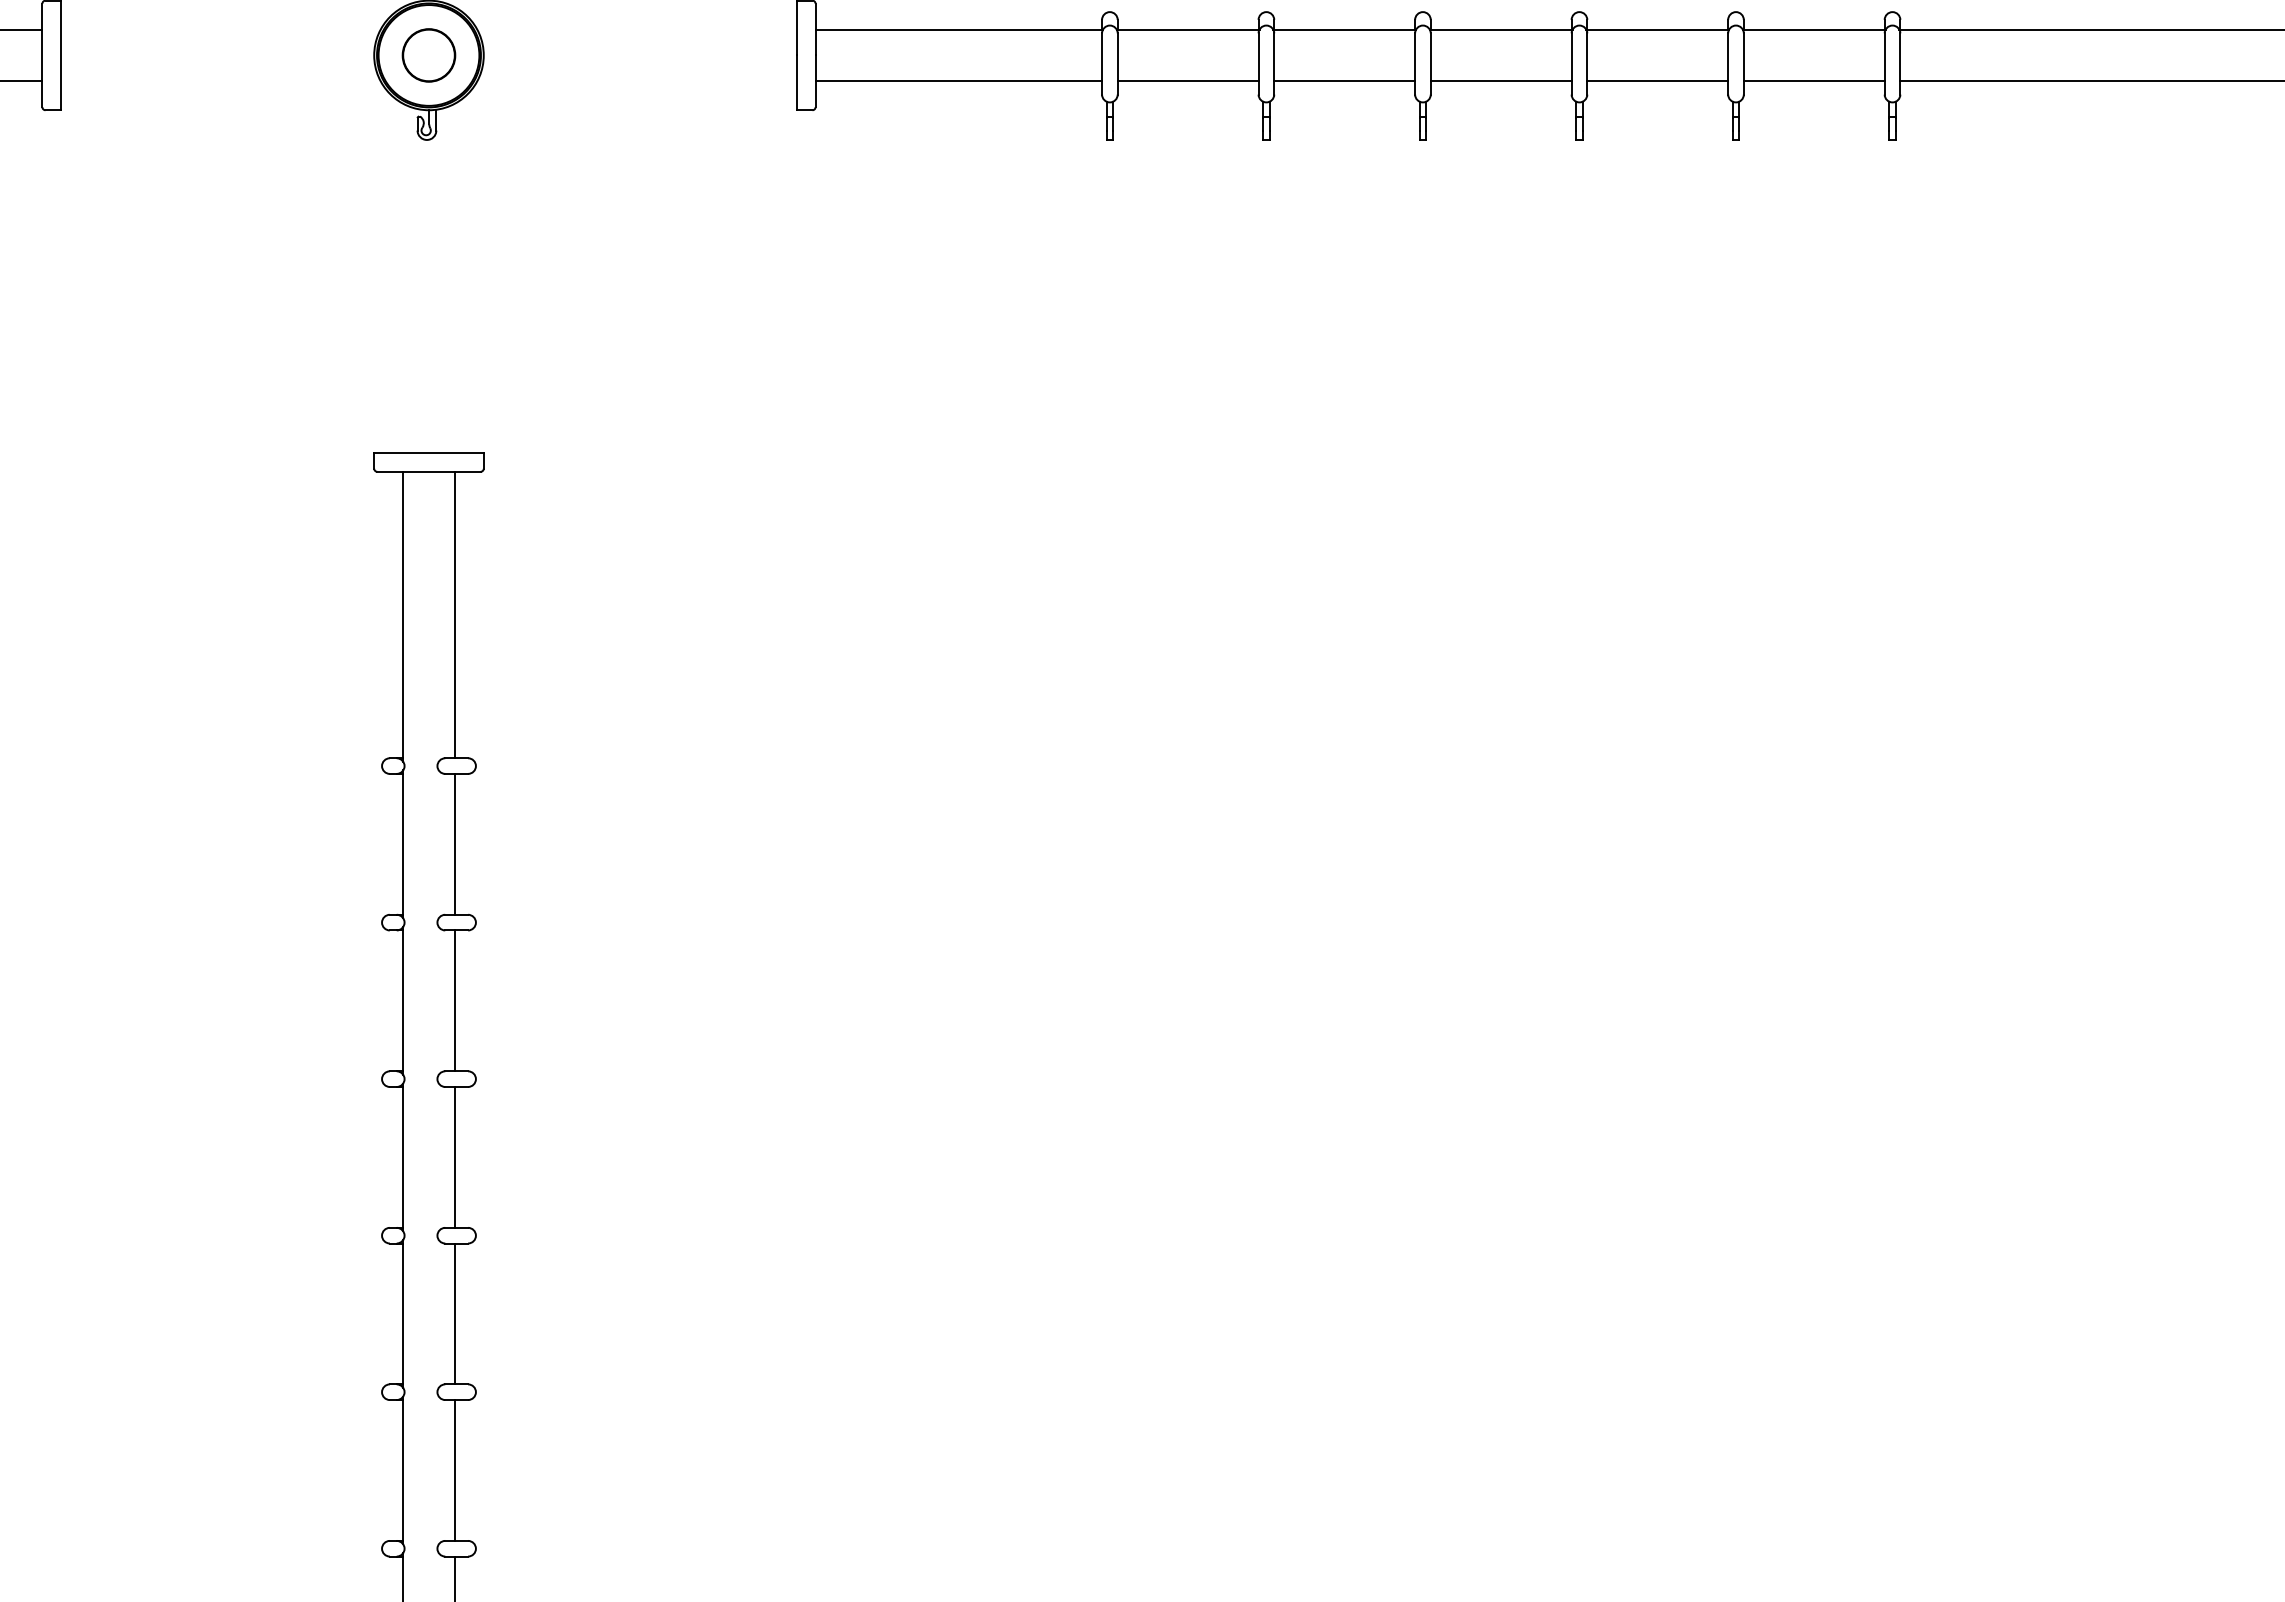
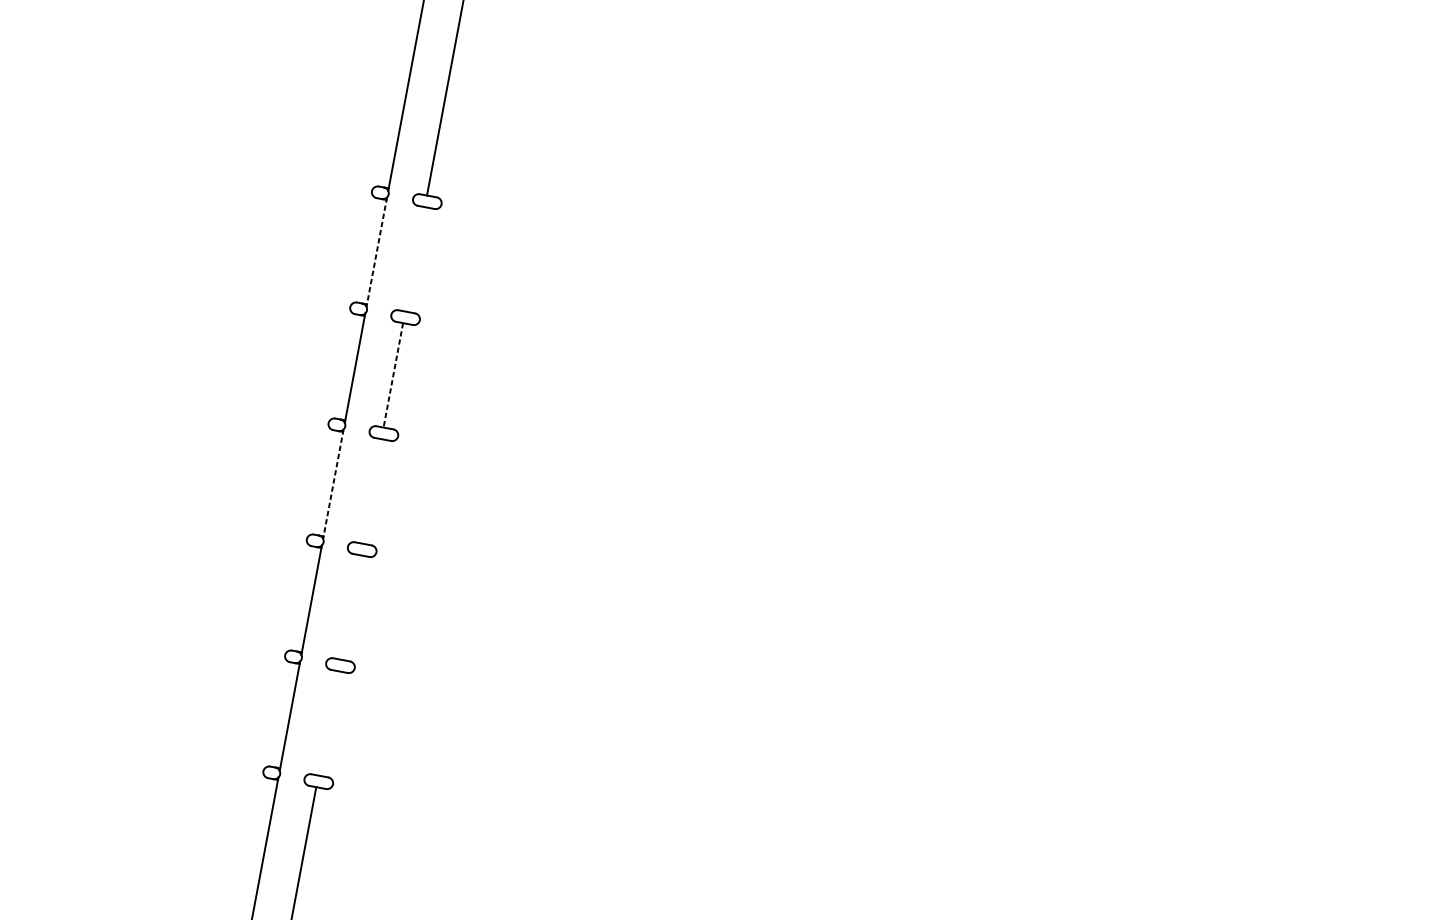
line: (454, 843) -> (414, 258), removed
line: (403, 844) -> (377, 252), solid -> dashed
line: (454, 1001) -> (393, 375), solid -> dashed
line: (454, 1156) -> (371, 490), removed
line: (403, 1157) -> (333, 484), solid -> dashed
line: (454, 1313) -> (349, 607), removed
line: (454, 1470) -> (328, 723), removed

